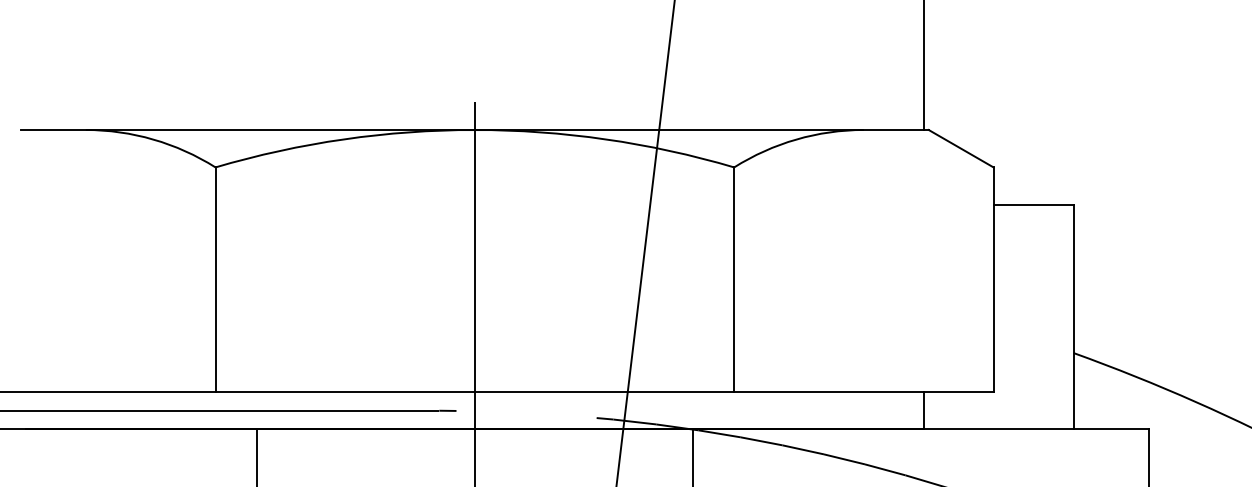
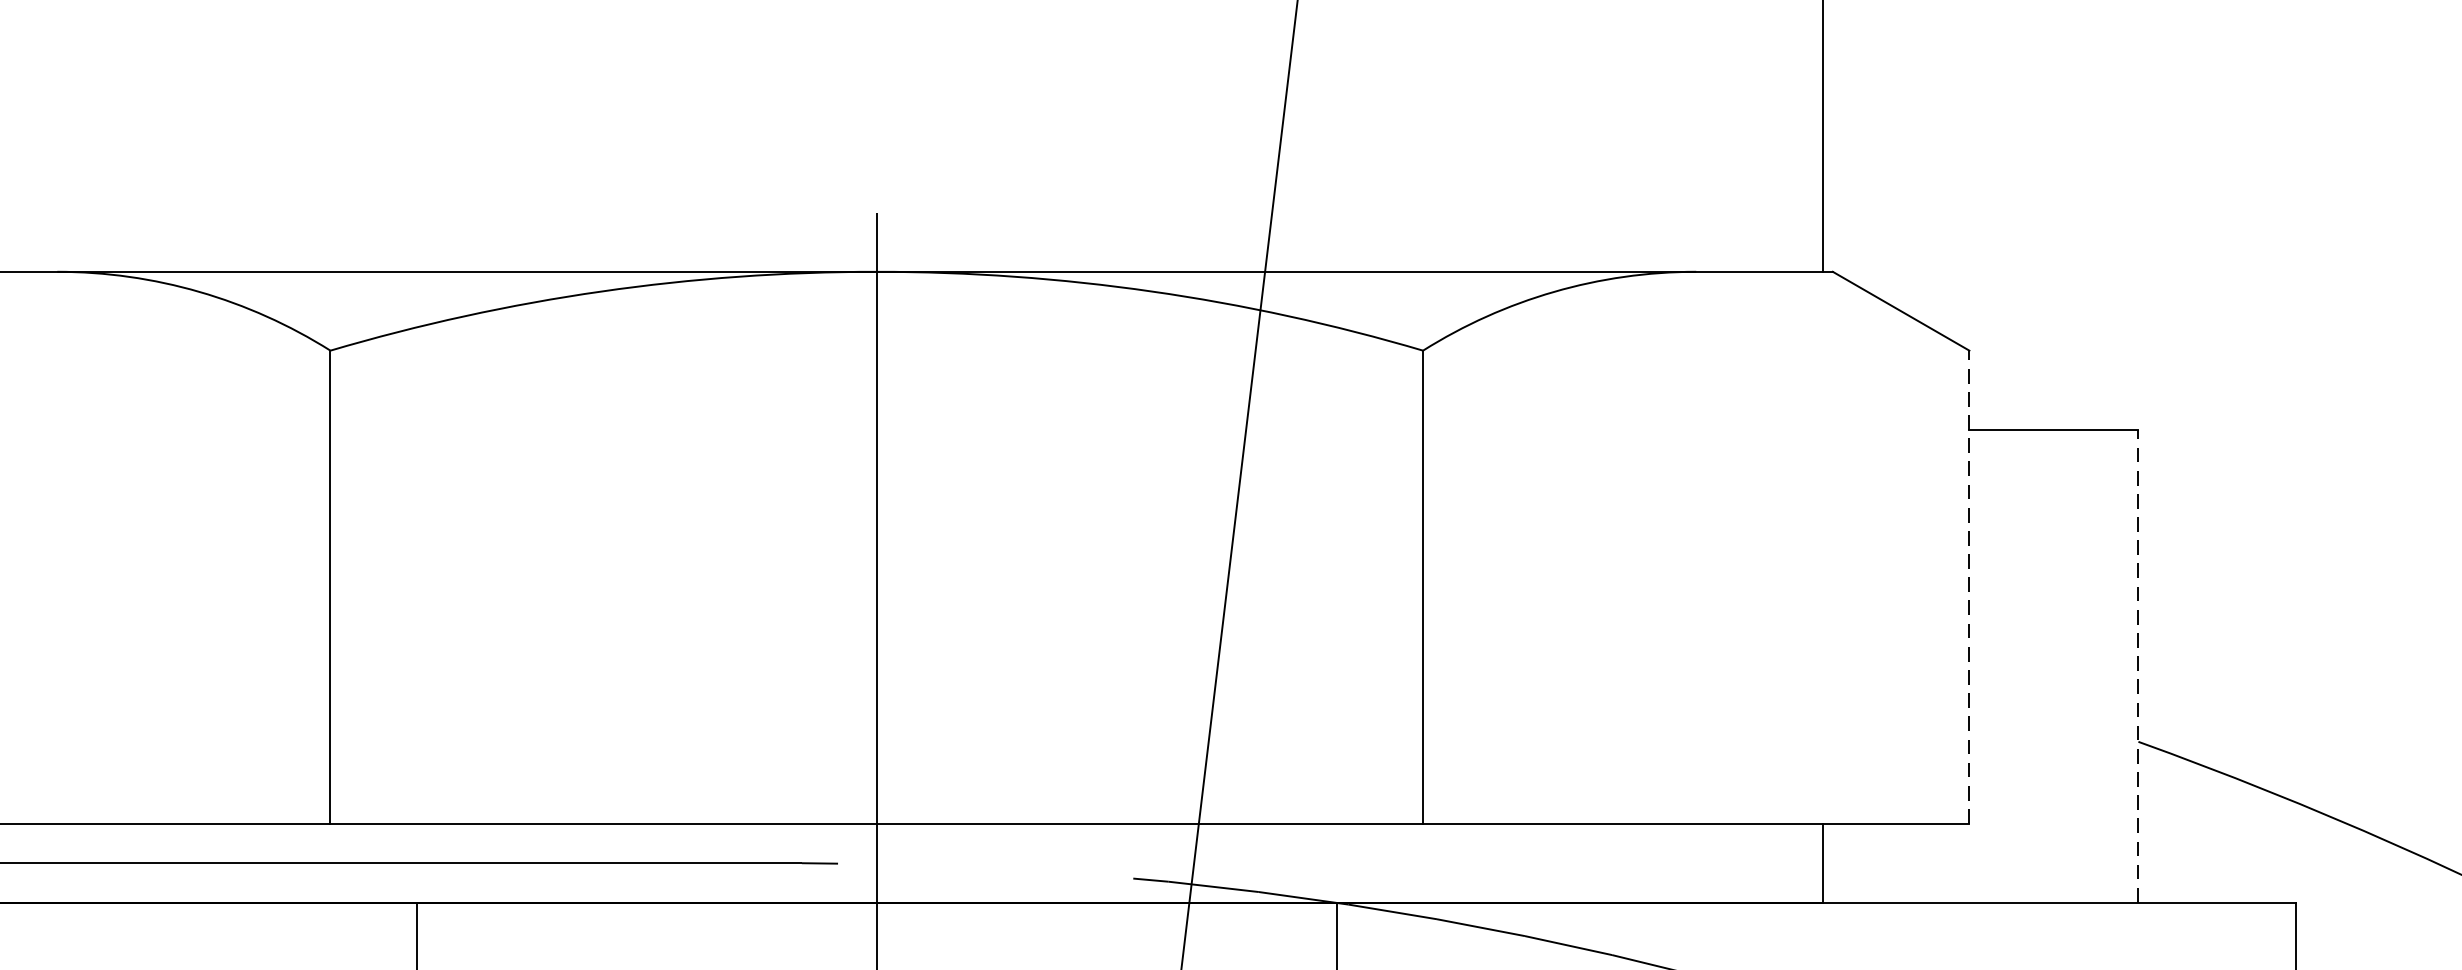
line: (993, 279) -> (1969, 586), solid -> dashed
line: (1073, 316) -> (2137, 664), solid -> dashed

